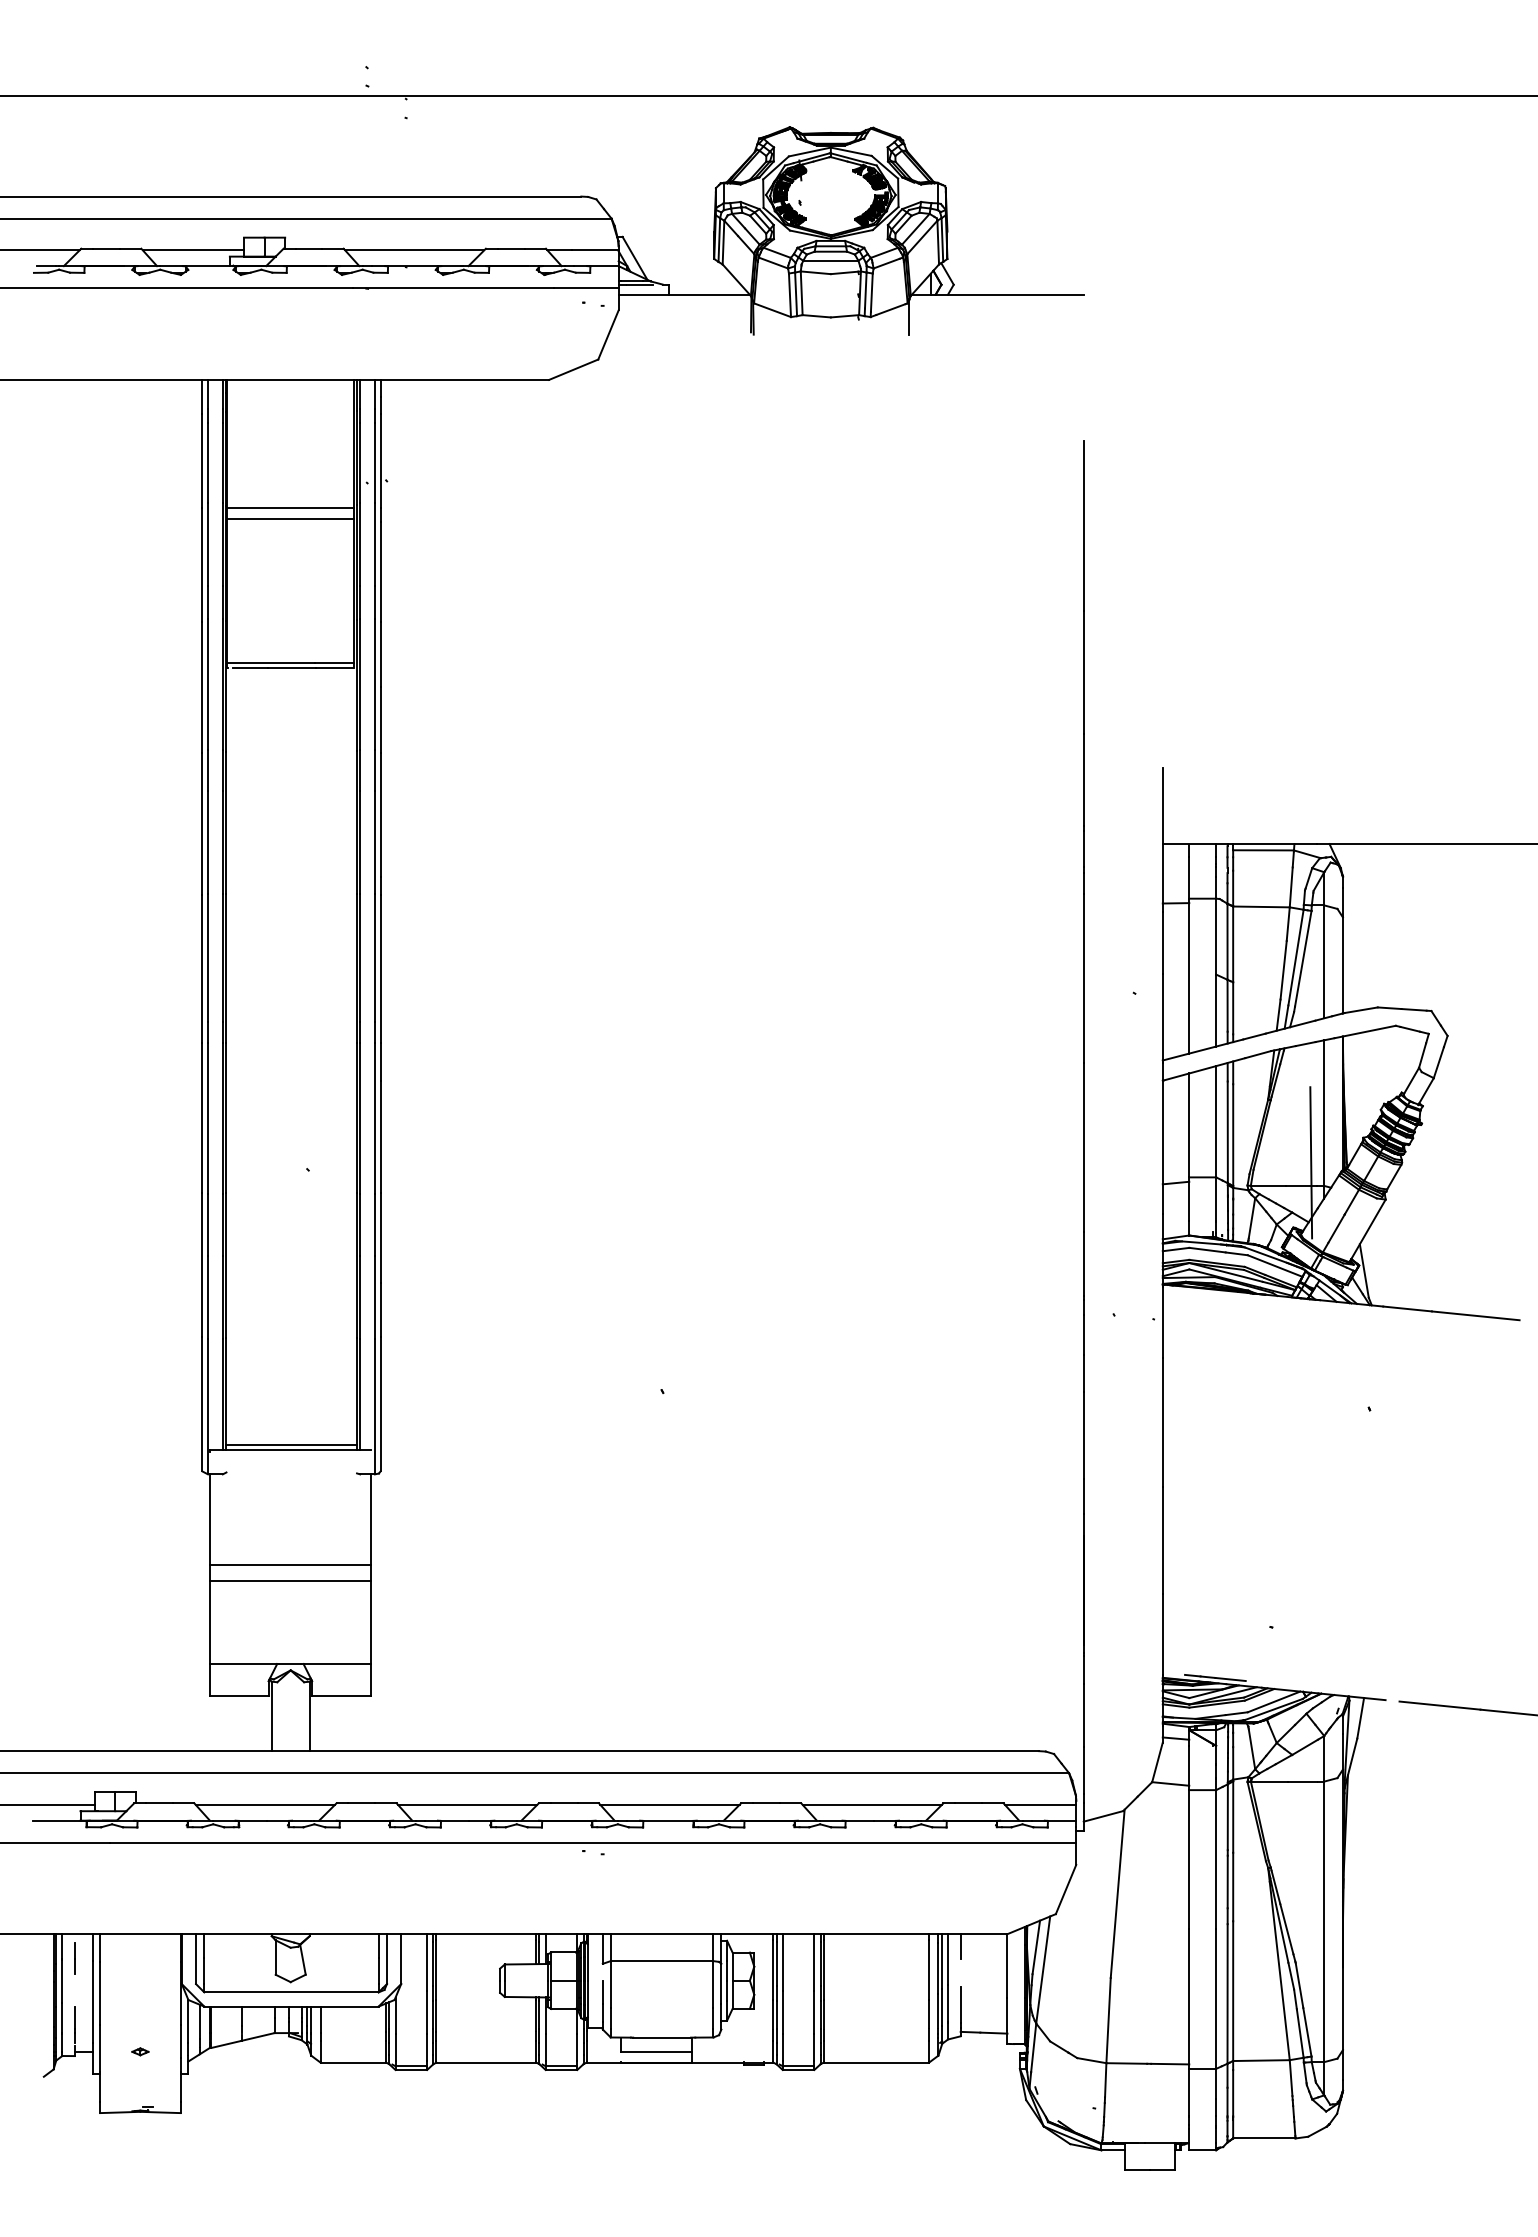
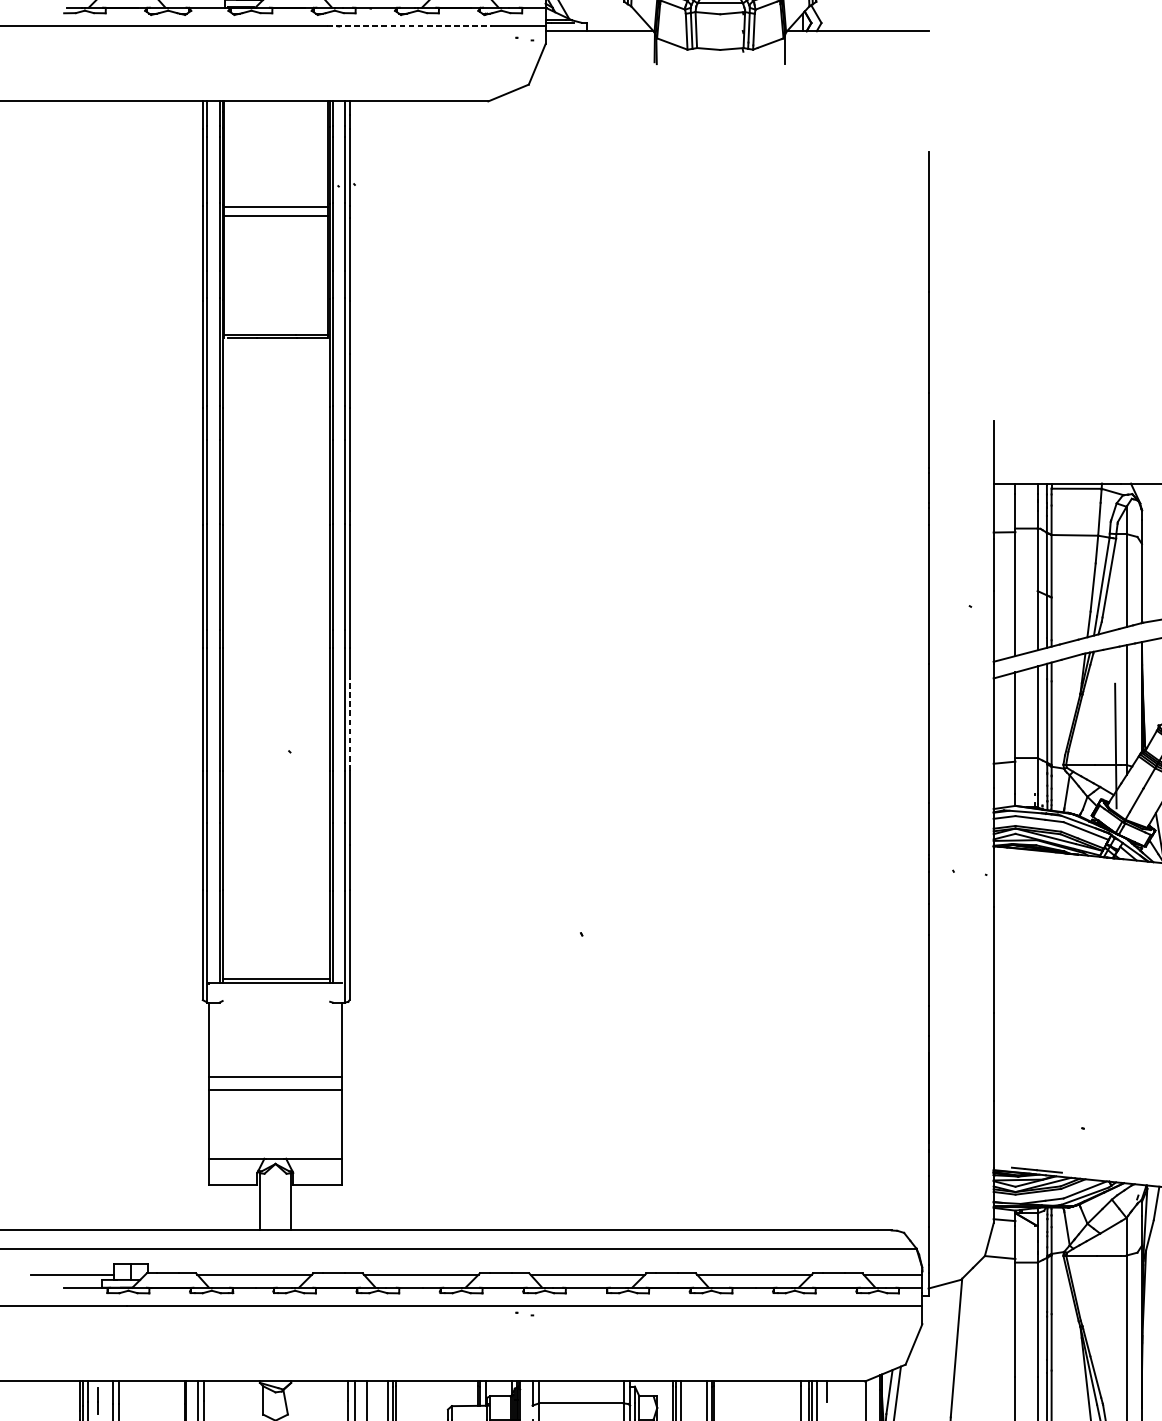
line: (454, 288) -> (410, 26), solid -> dashed
line: (380, 1136) -> (349, 724), solid -> dashed

